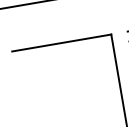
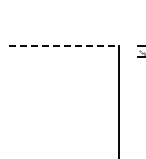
line: (61, 43) -> (64, 46), solid -> dashed

